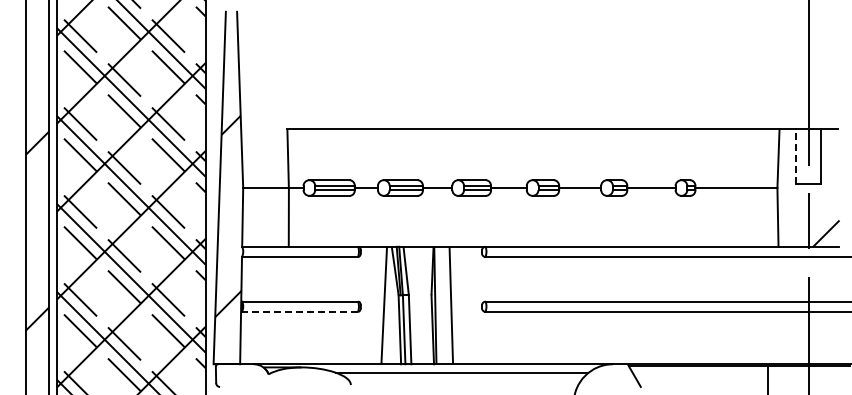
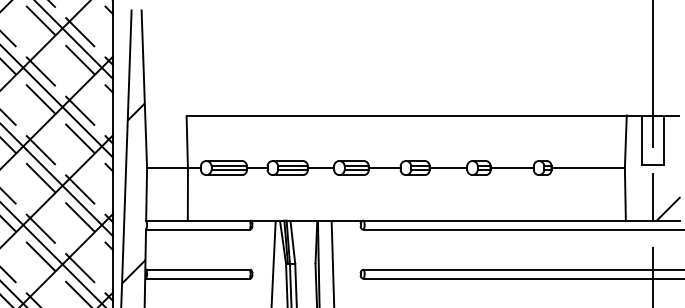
line: (796, 156) -> (641, 139), dashed -> solid
line: (299, 311) -> (197, 278), dashed -> solid

